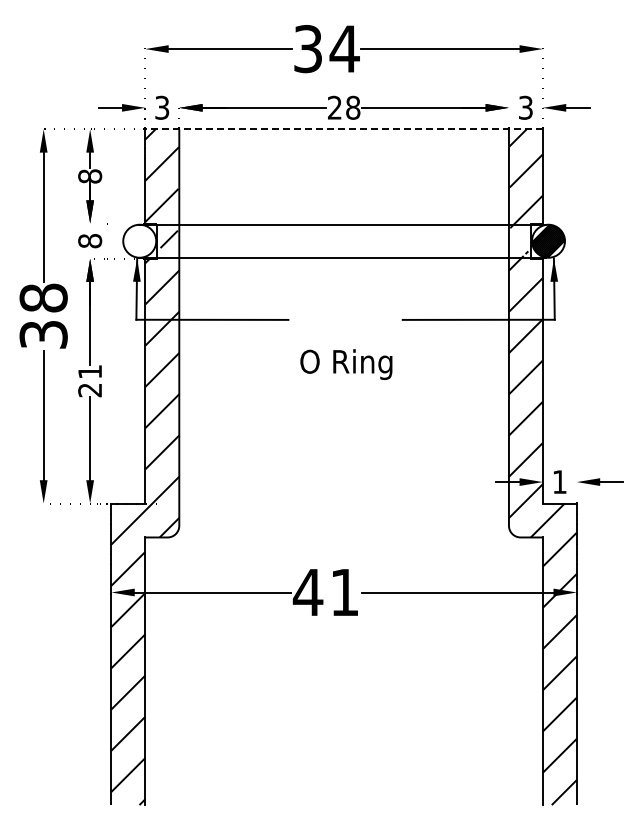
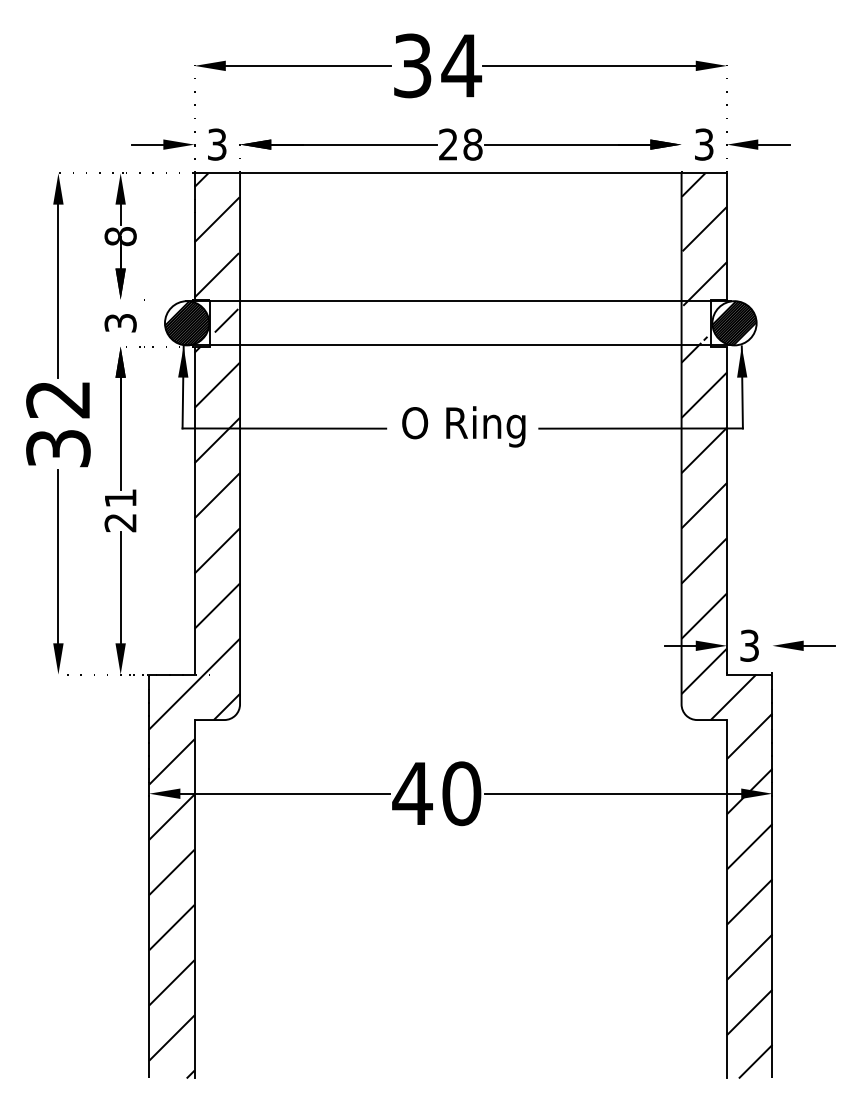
line: (344, 129) -> (461, 173), dashed -> solid
hatch: (139, 240) -> (186, 322), added
text: (90, 241) -> (121, 323), 8 -> 3
text: (43, 297) -> (58, 398), 38 -> 32
text: (346, 364) -> (463, 426), moved
text: (559, 482) -> (749, 646), 1 -> 3
text: (344, 592) -> (461, 793), 41 -> 40

